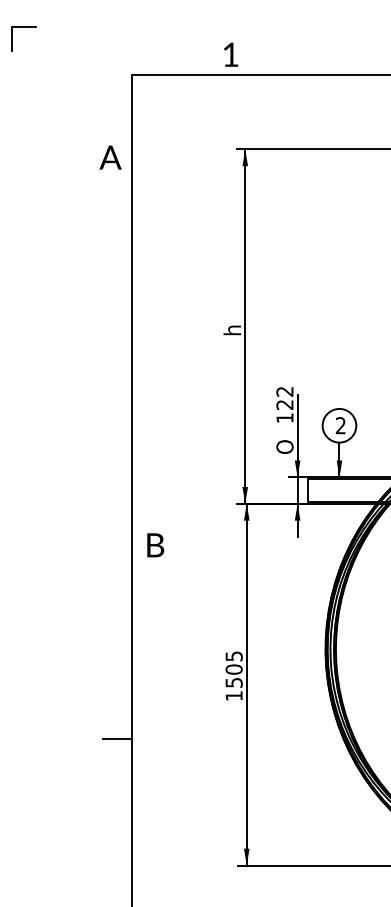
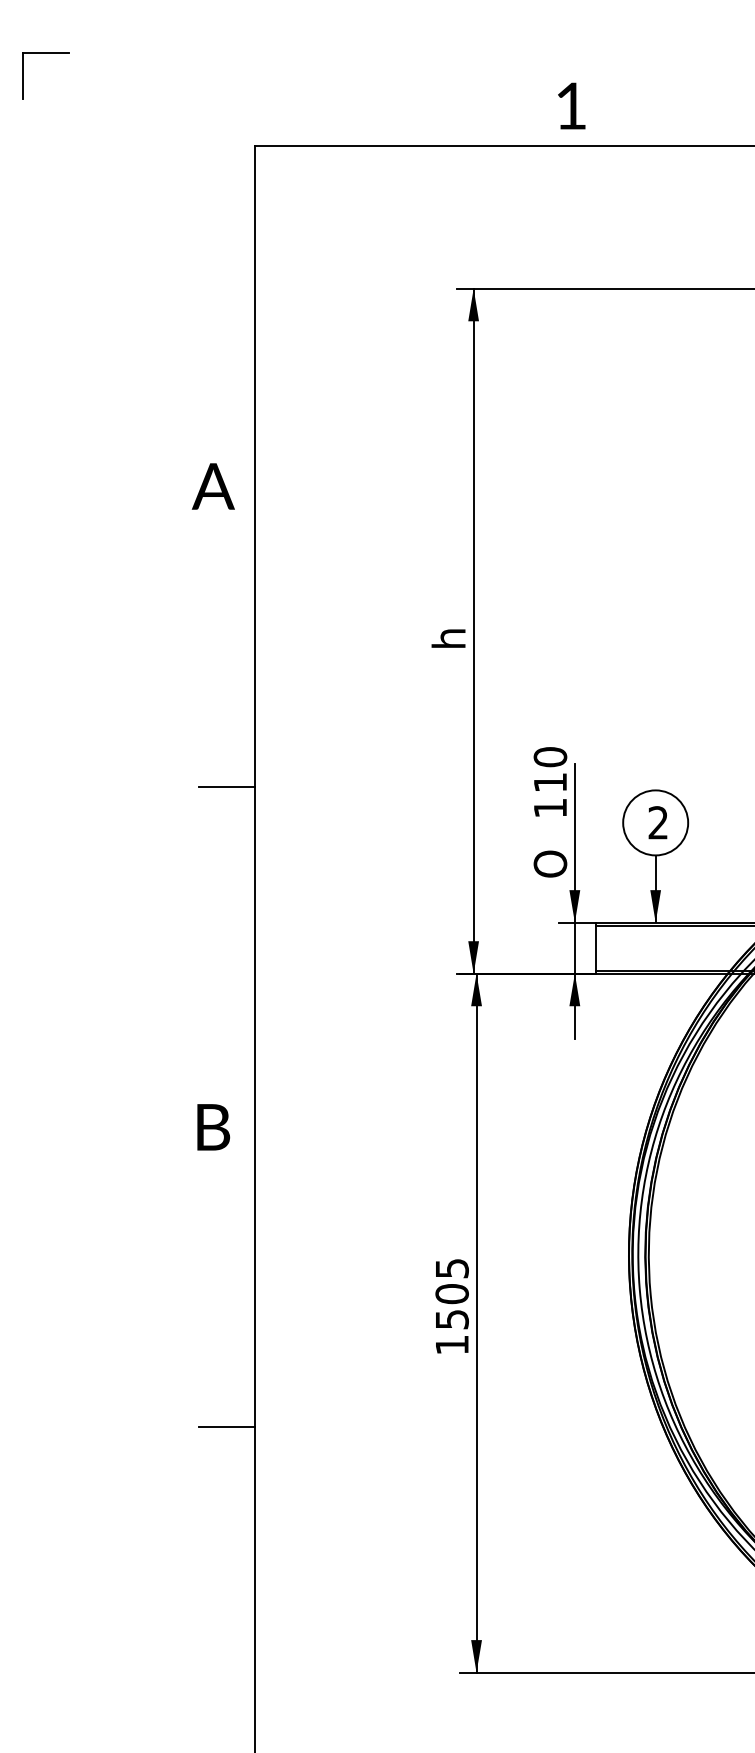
text: (231, 54) -> (572, 105), moved
text: (110, 157) -> (213, 486), moved
text: (284, 397) -> (549, 768), 122 -> 110
line: (117, 406) -> (226, 785), added
text: (155, 545) -> (213, 1127), moved

